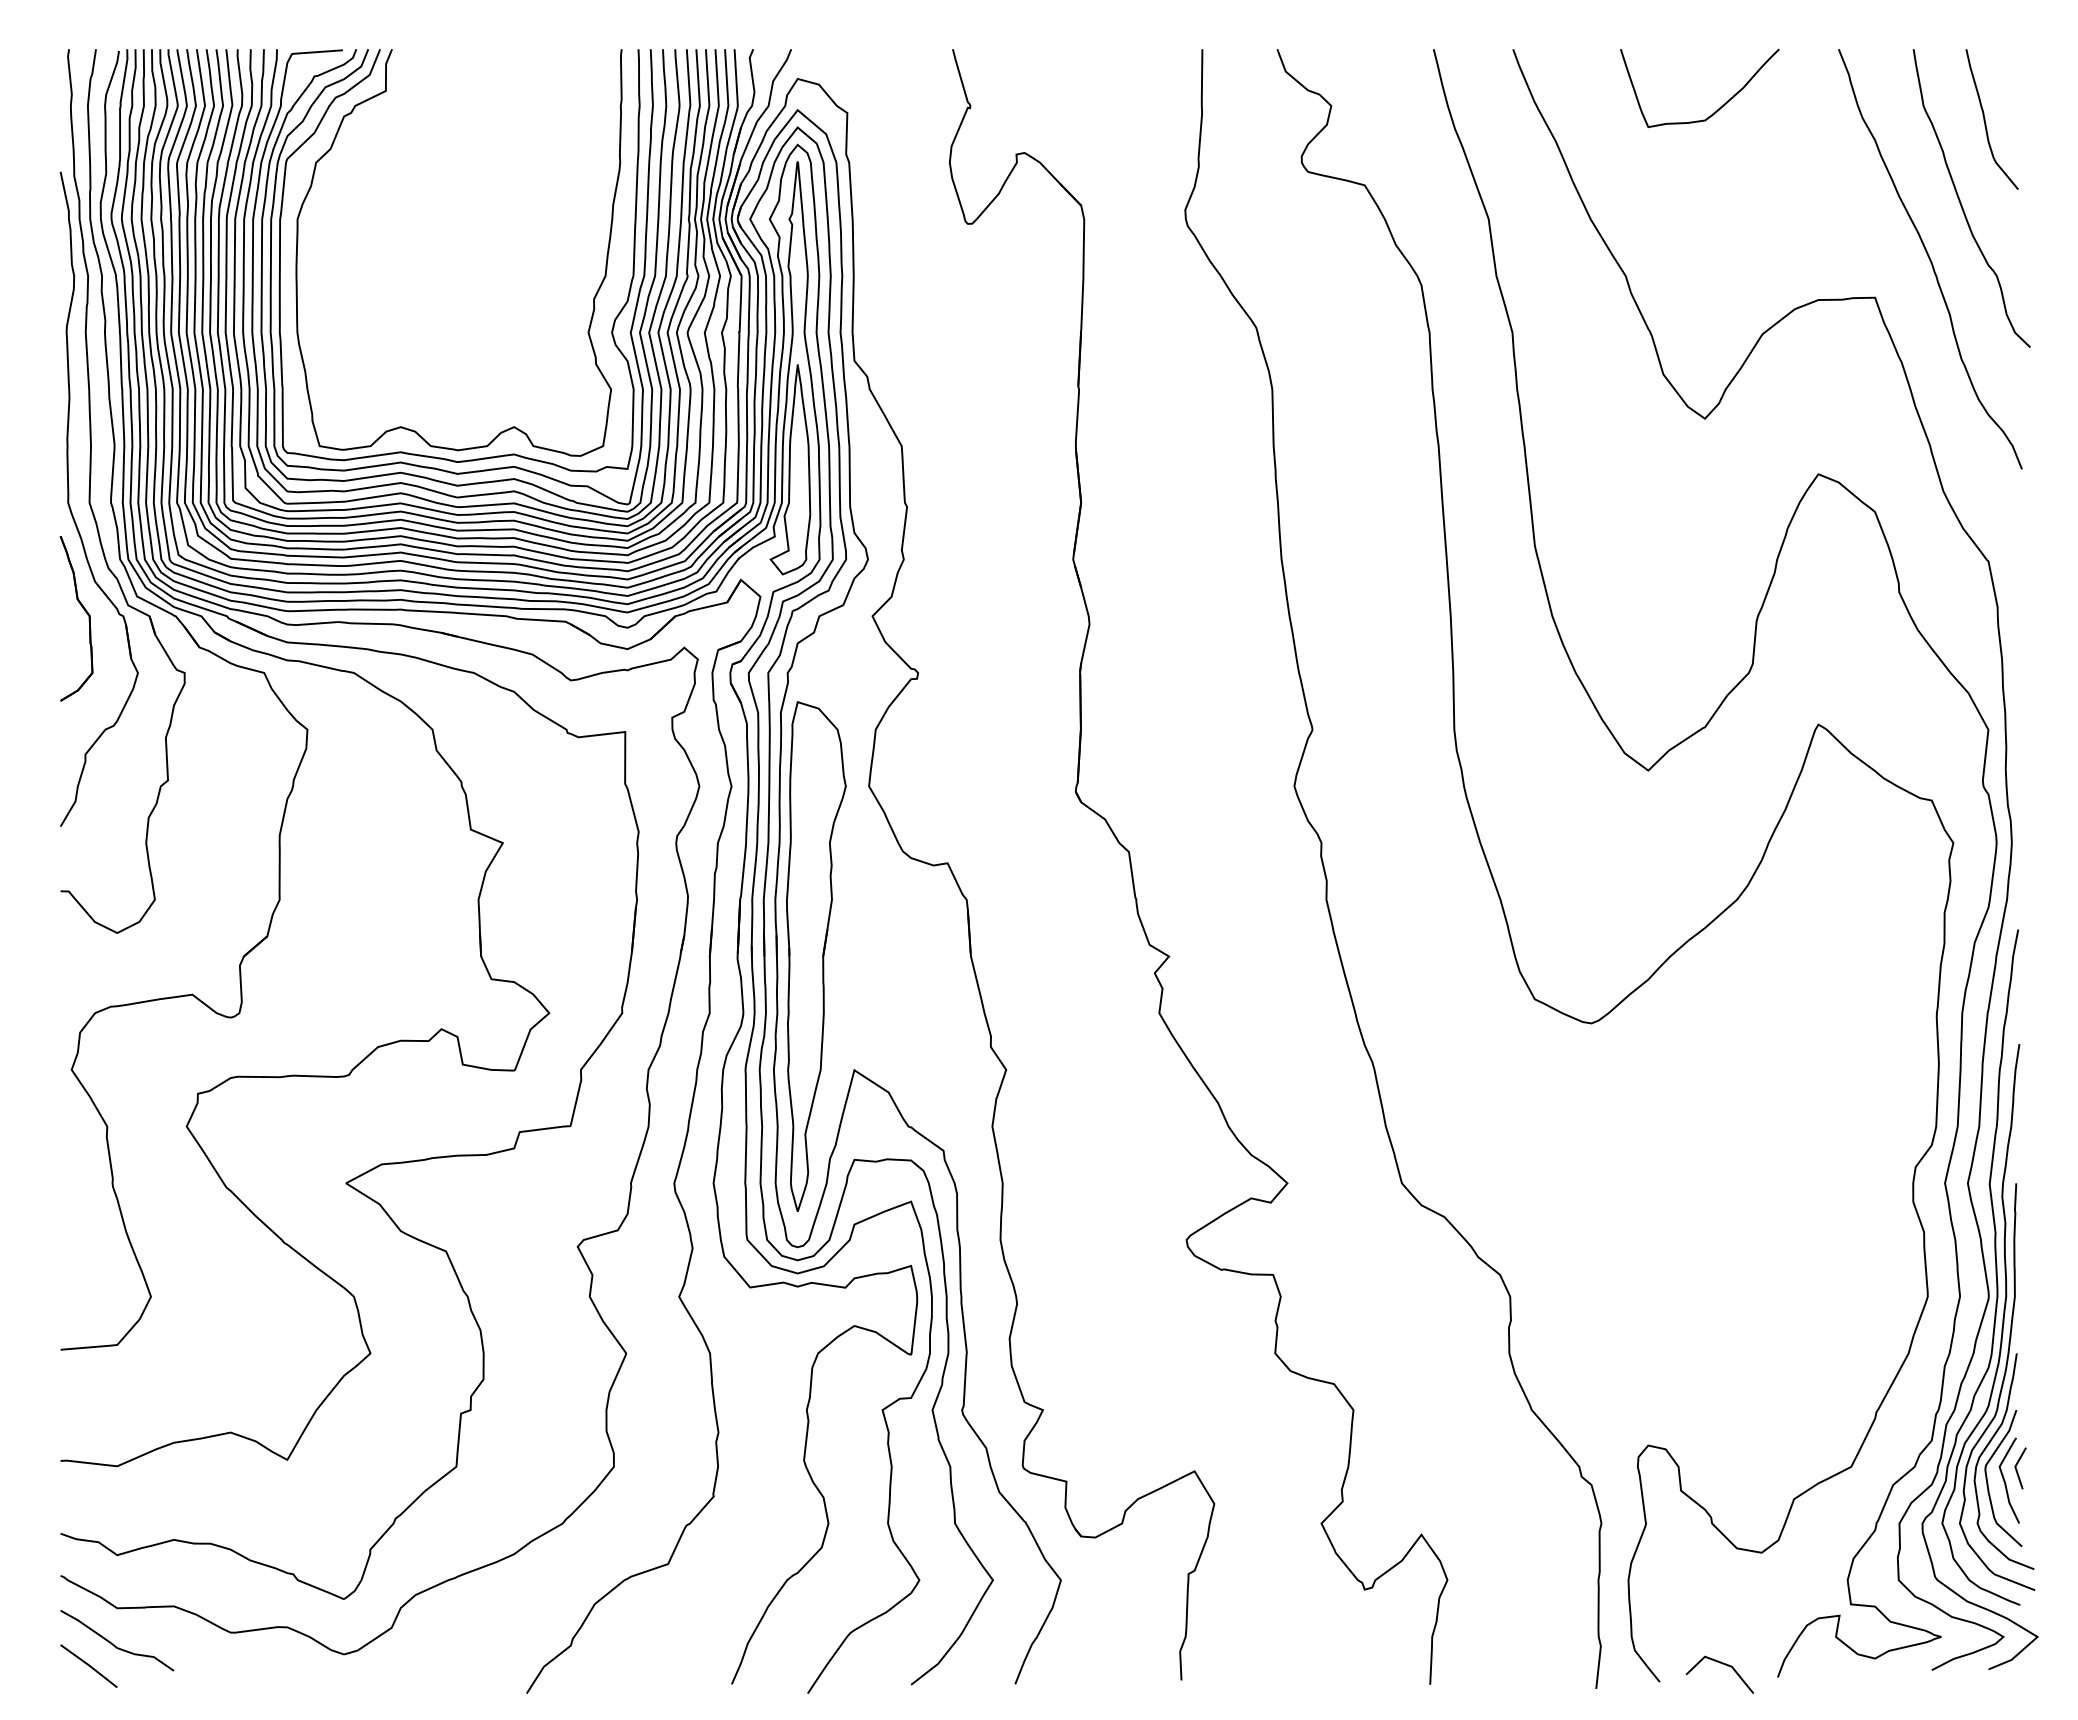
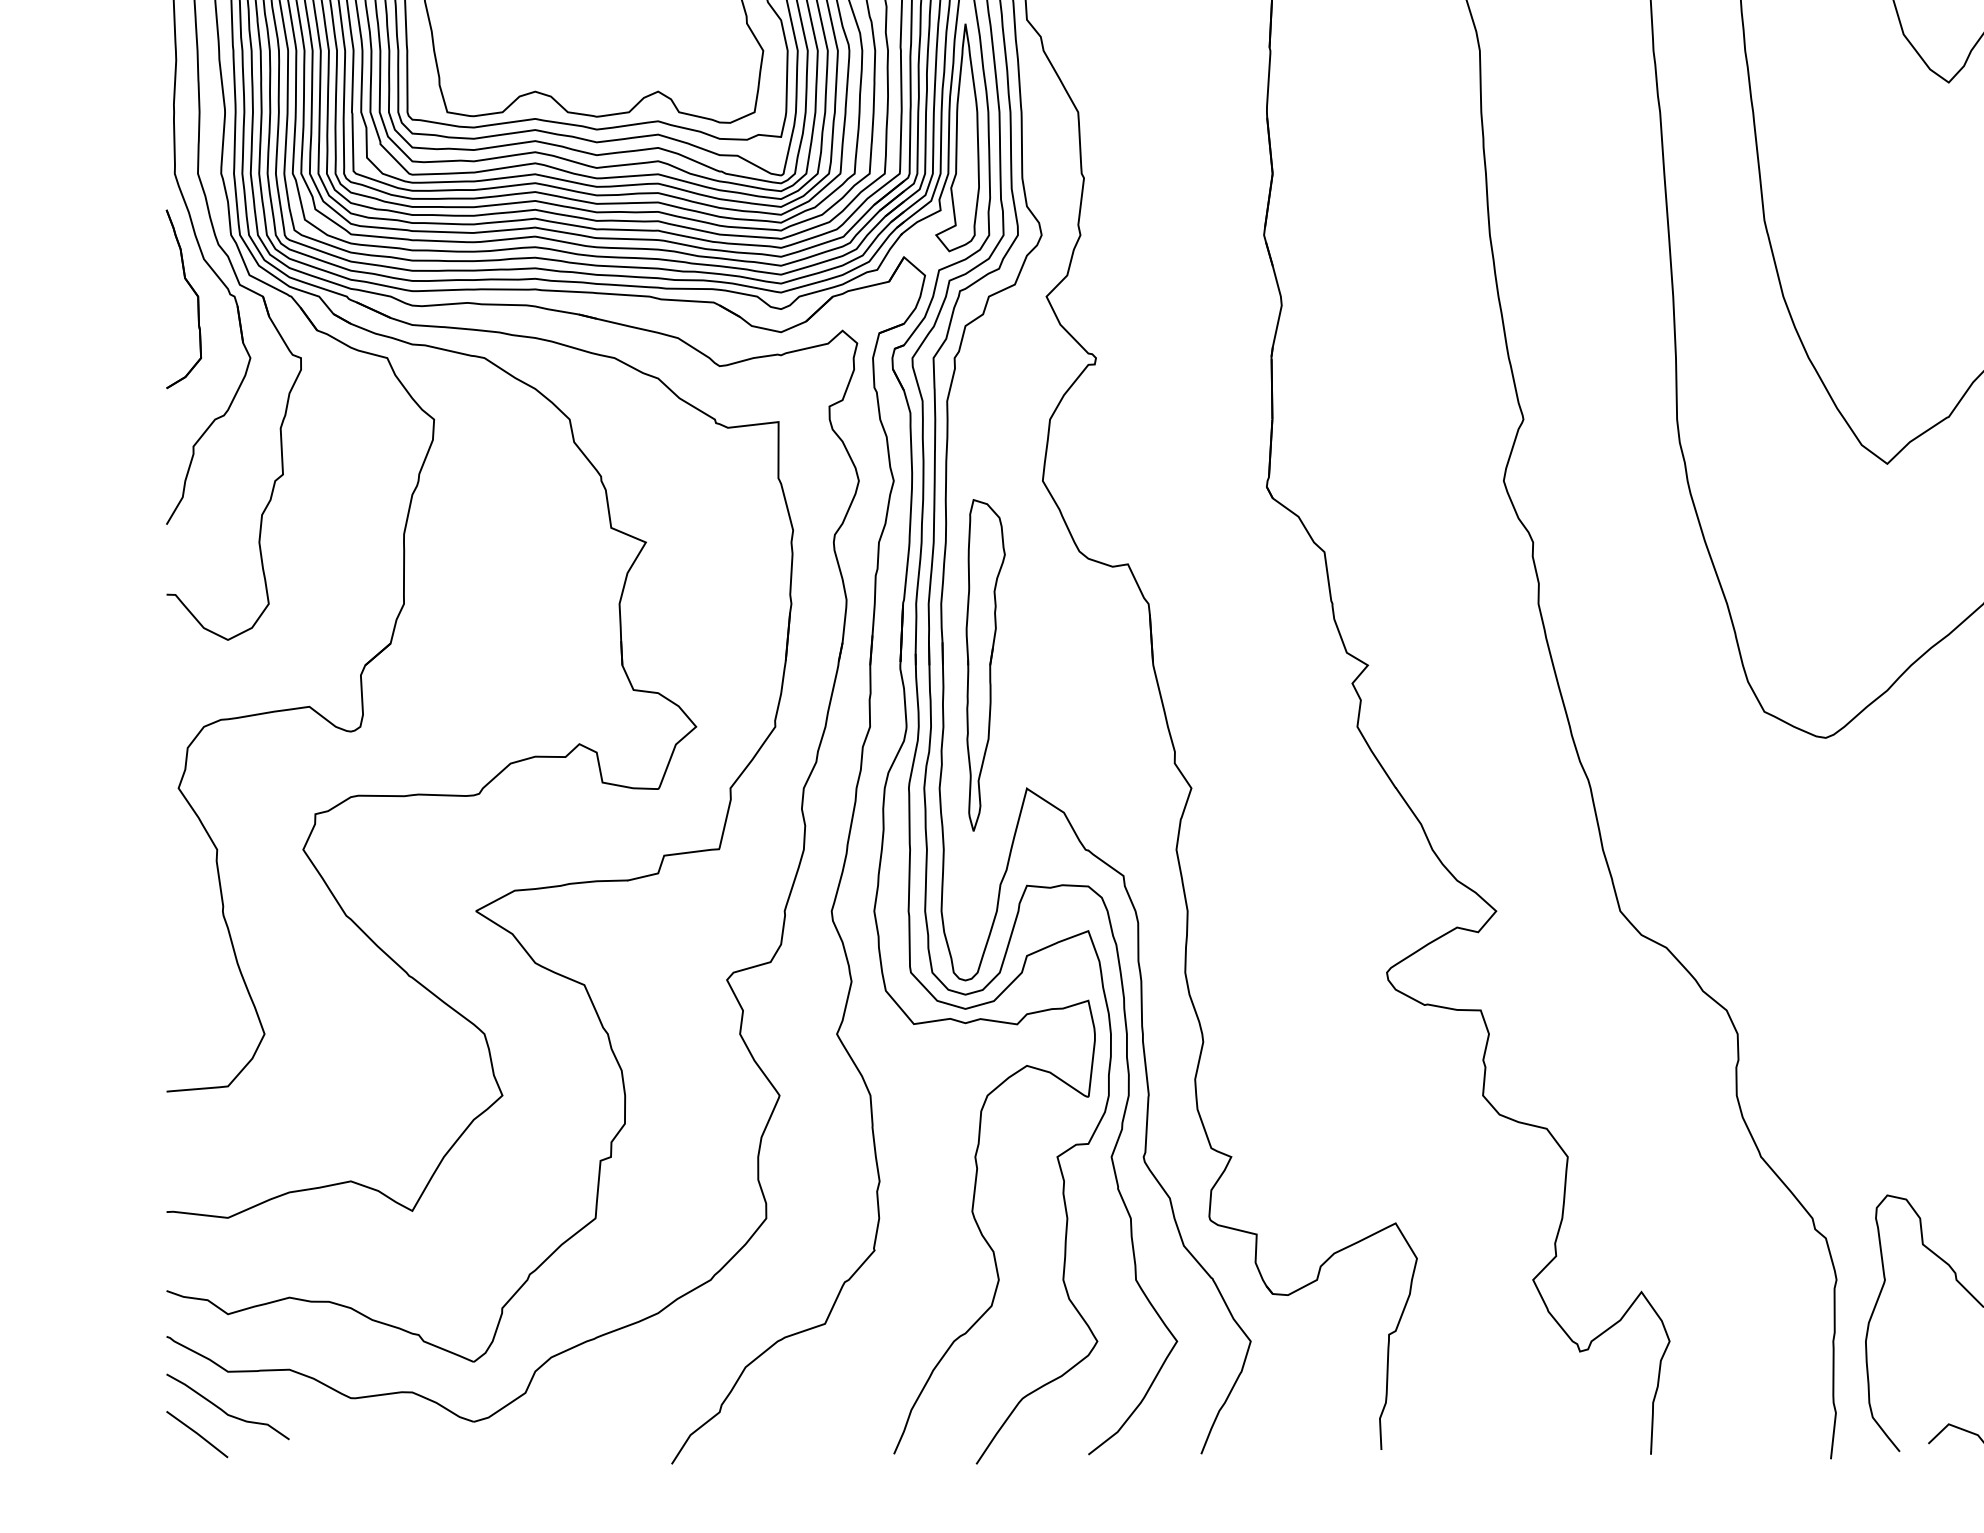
part: (816, 956) -> (985, 665), size x0.6

